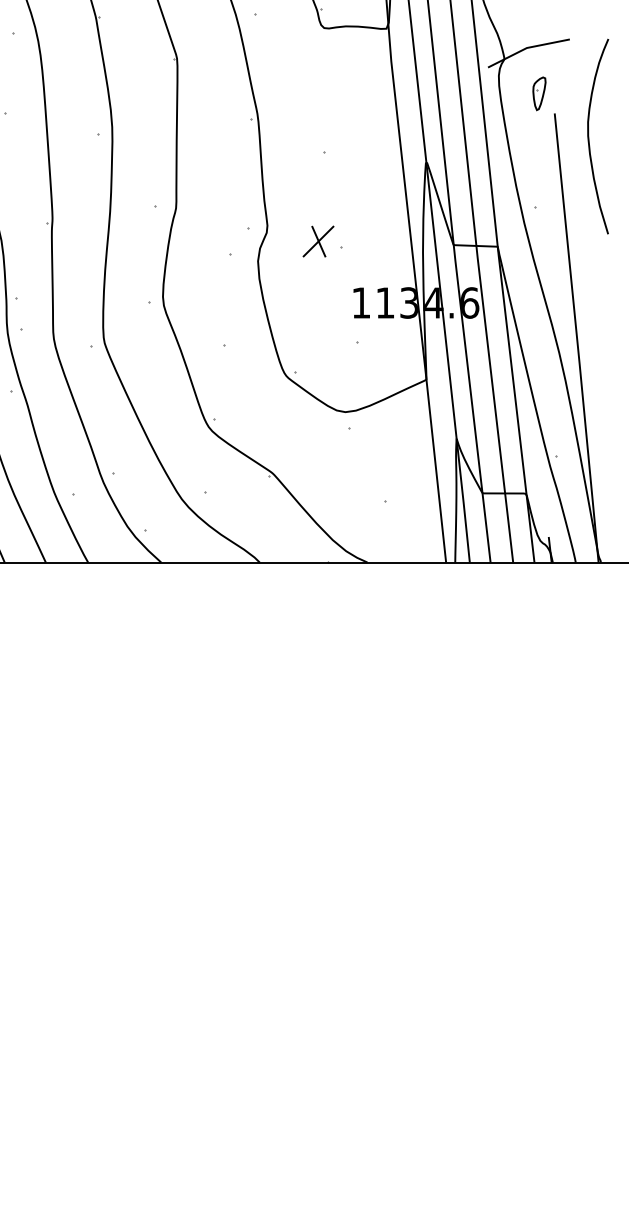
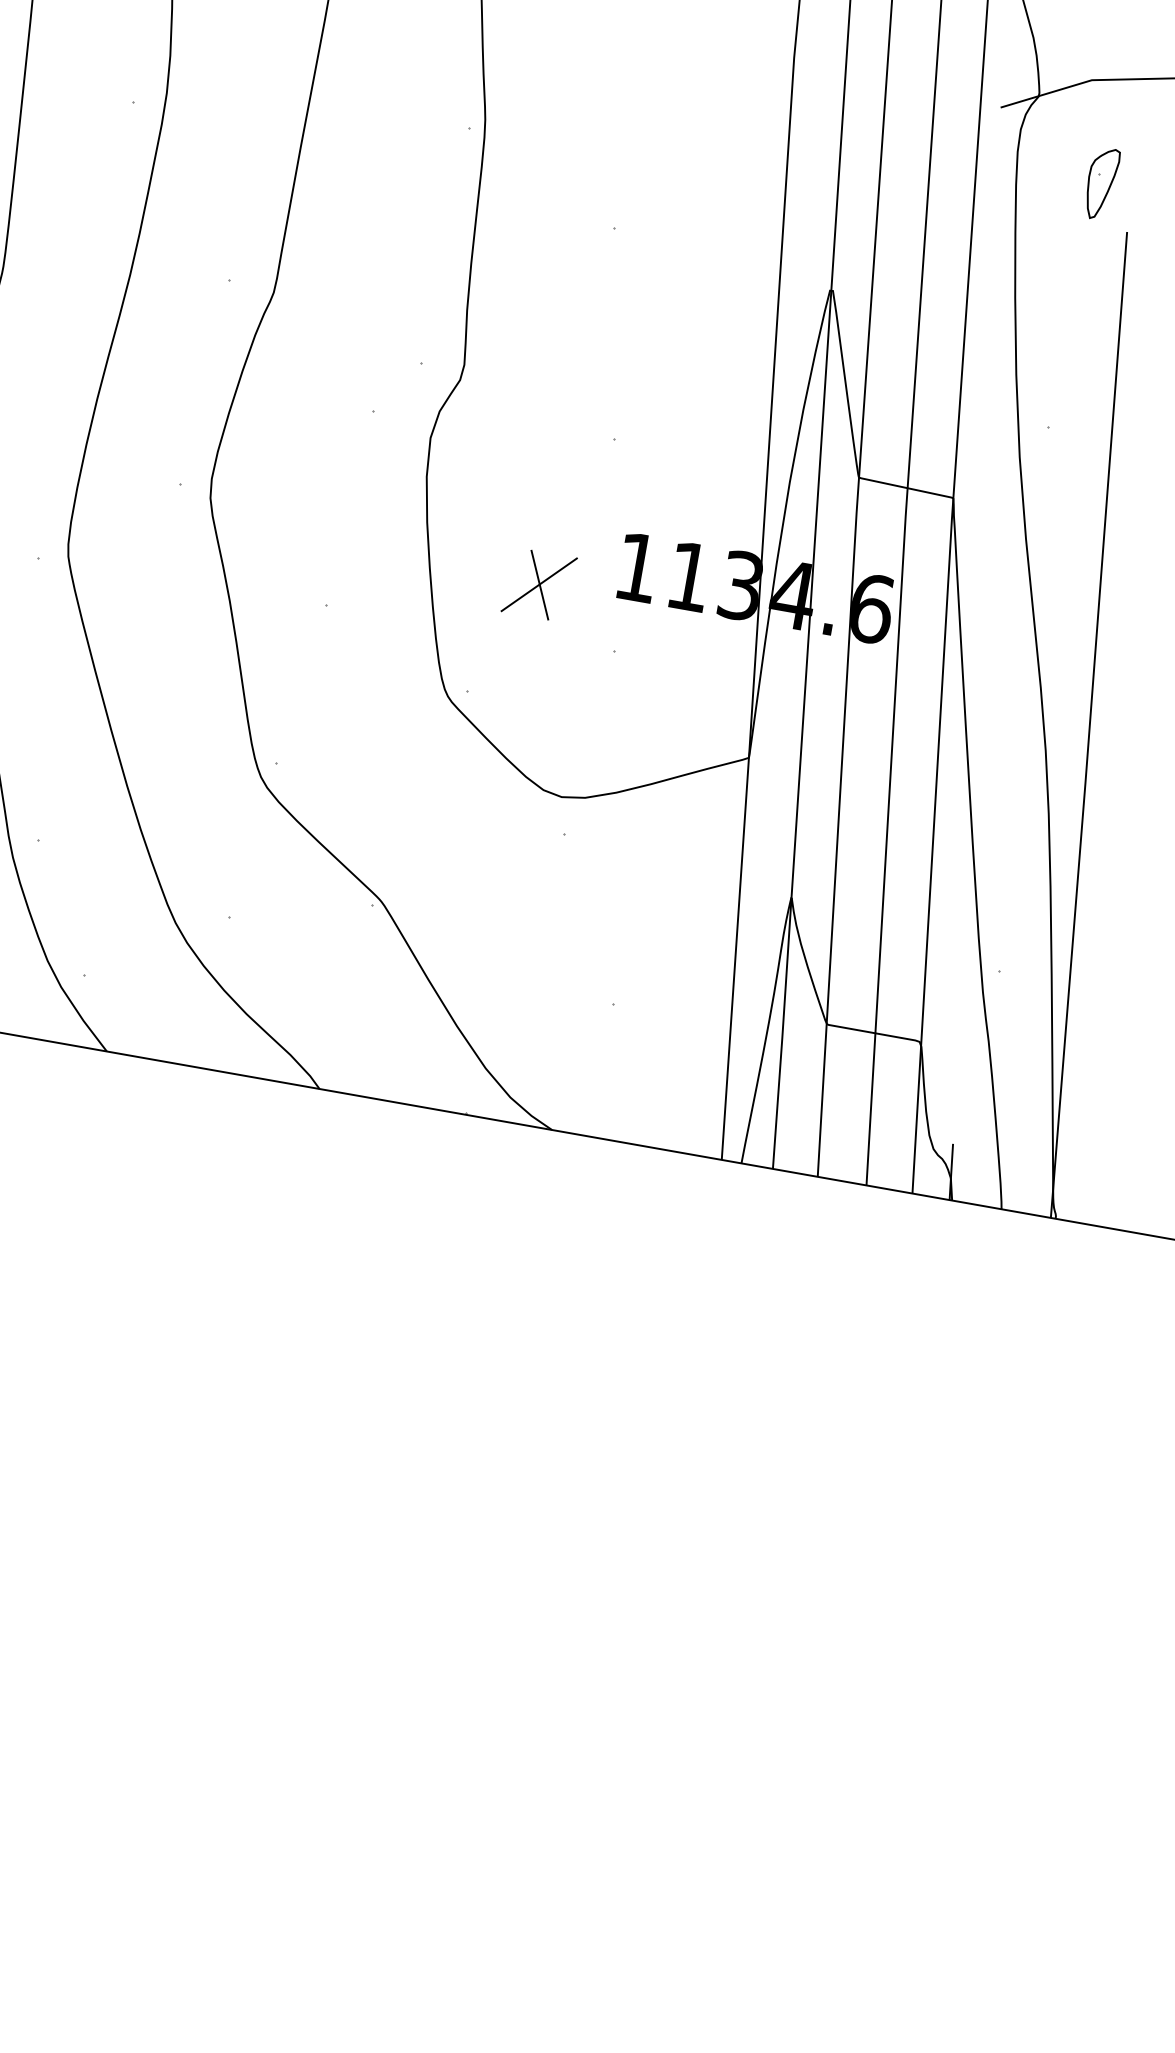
part: (318, 241) -> (539, 584), moved

